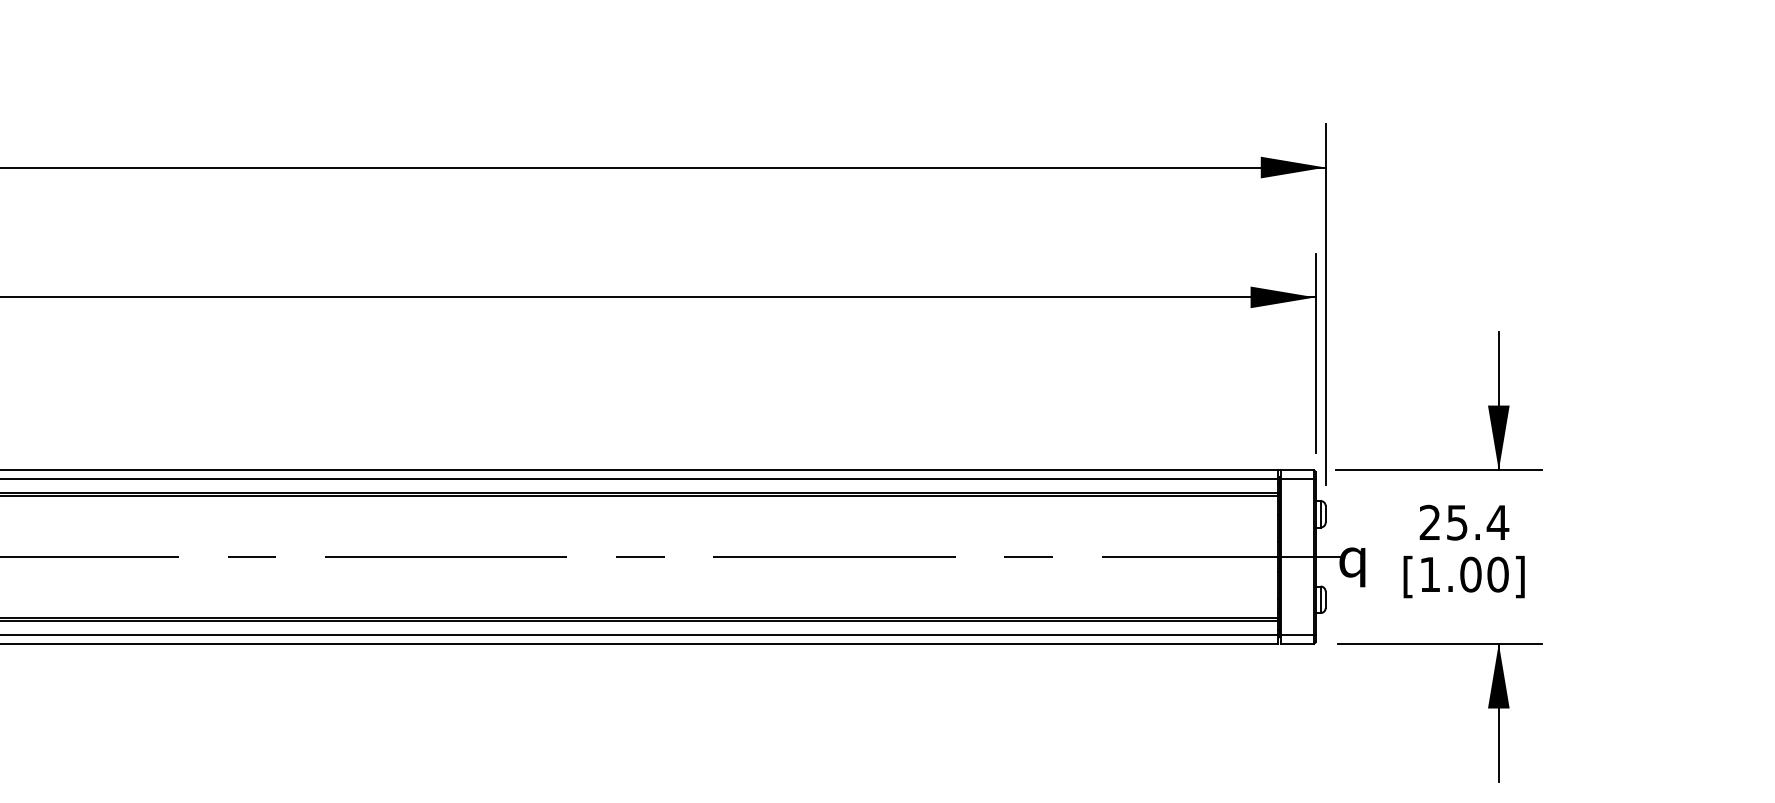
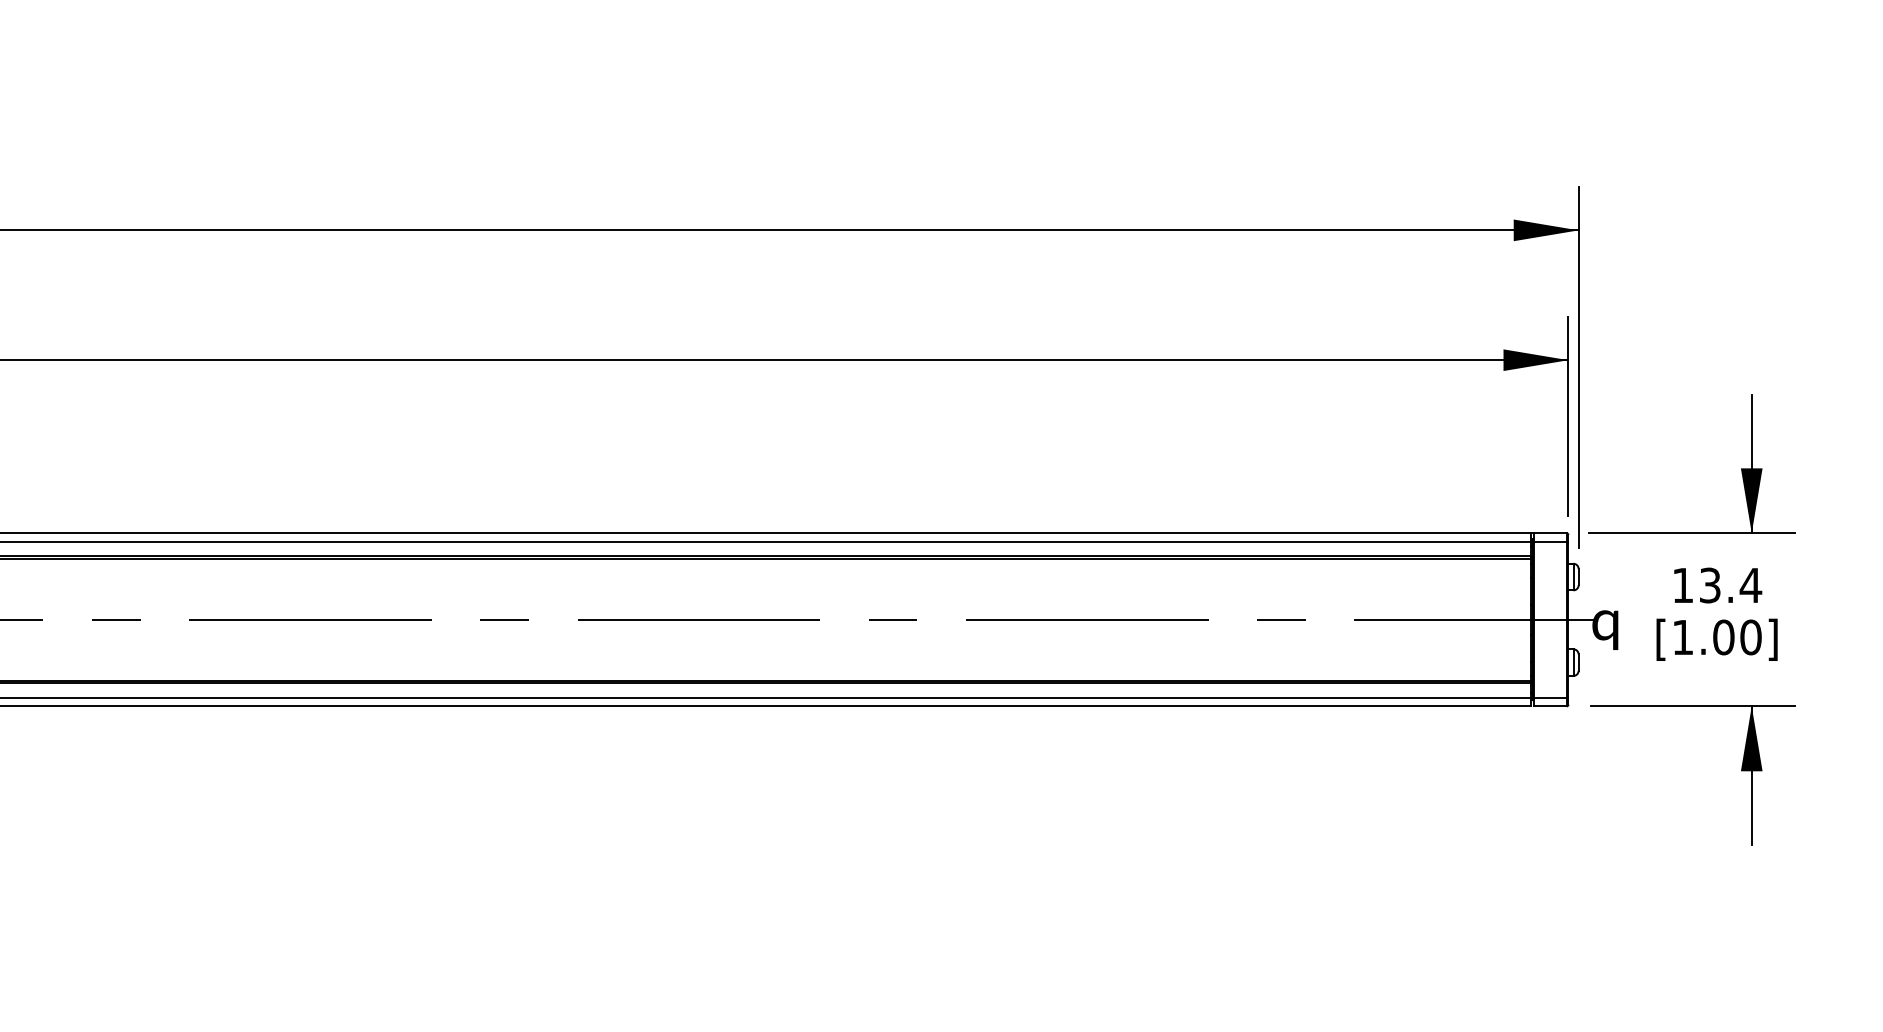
text: (1443, 521) -> (1696, 584), 25.4 -> 13.4

